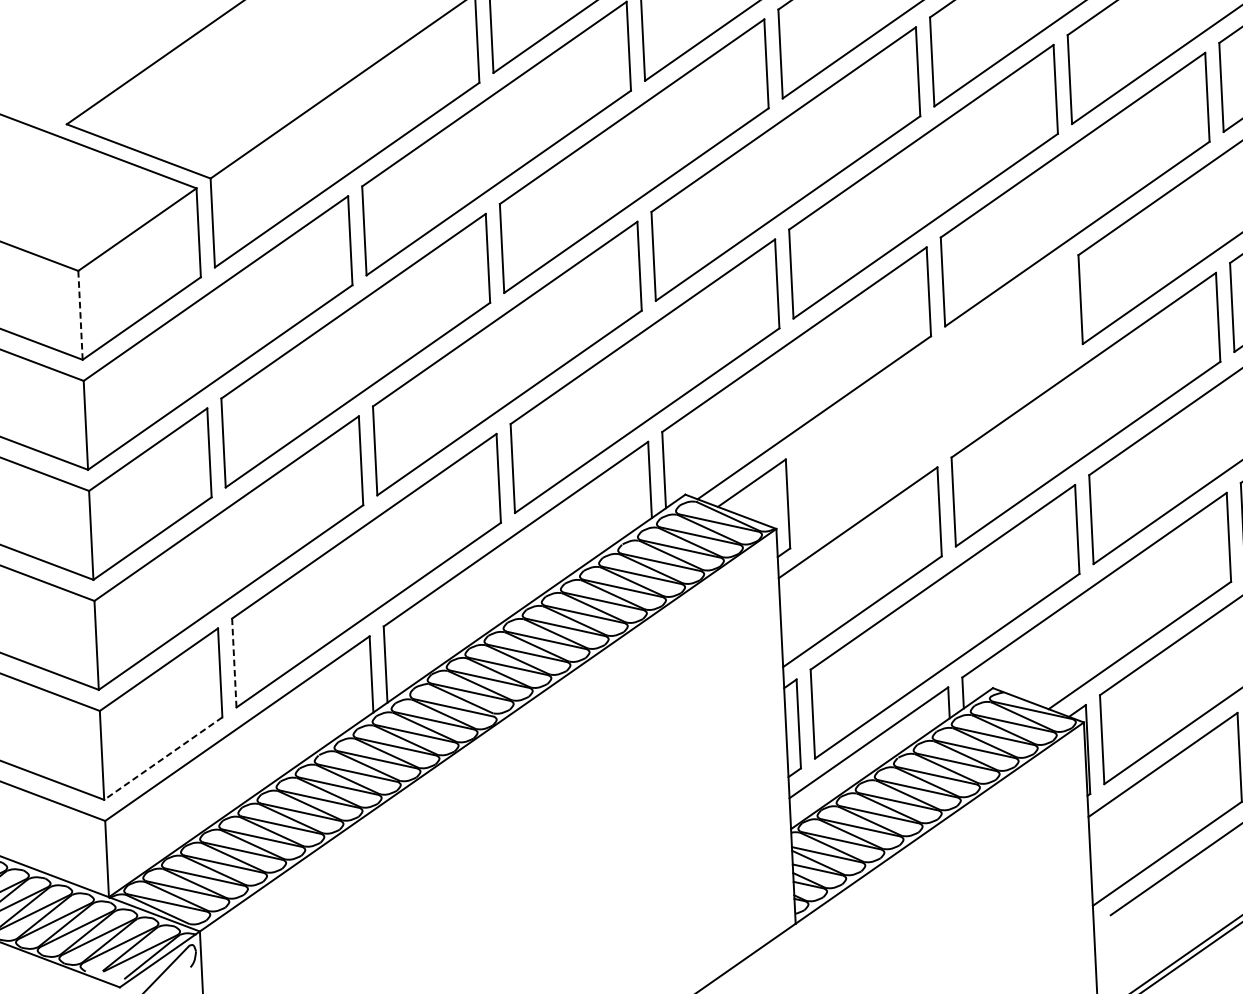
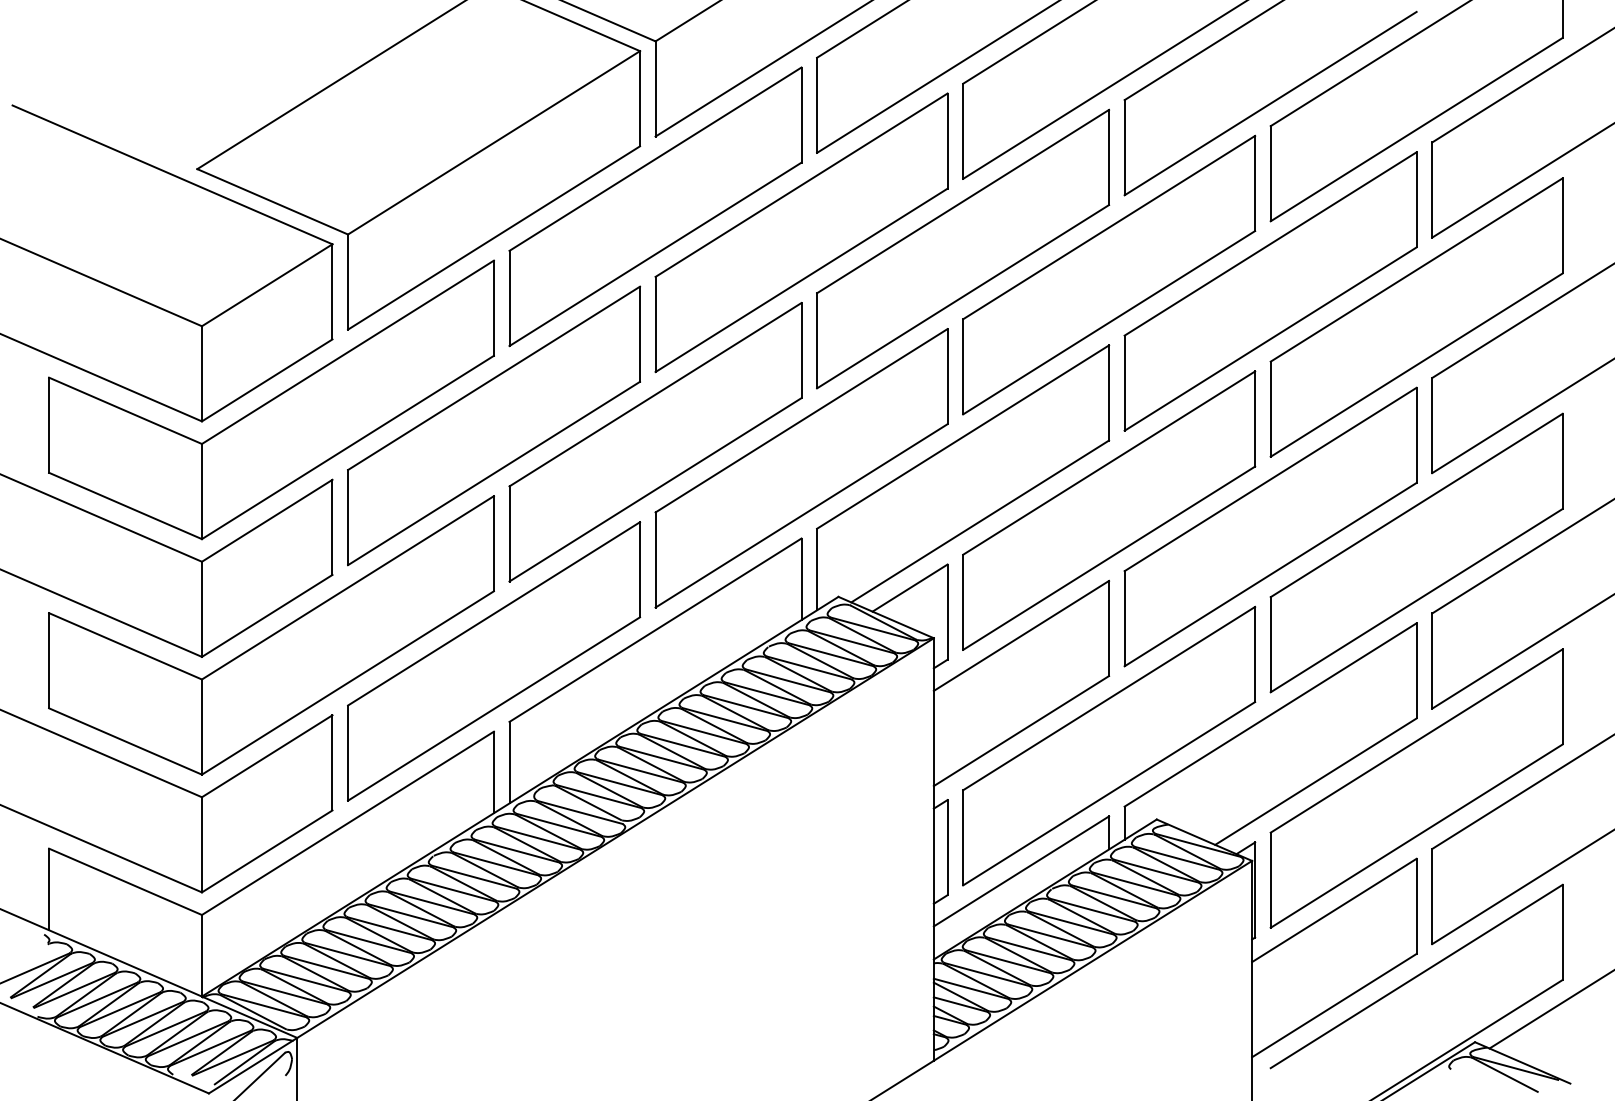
line: (80, 315) -> (201, 373), dashed -> solid
part: (934, 401) -> (1109, 510), added
line: (234, 663) -> (348, 753), dashed -> solid
line: (162, 758) -> (266, 851), dashed -> solid

